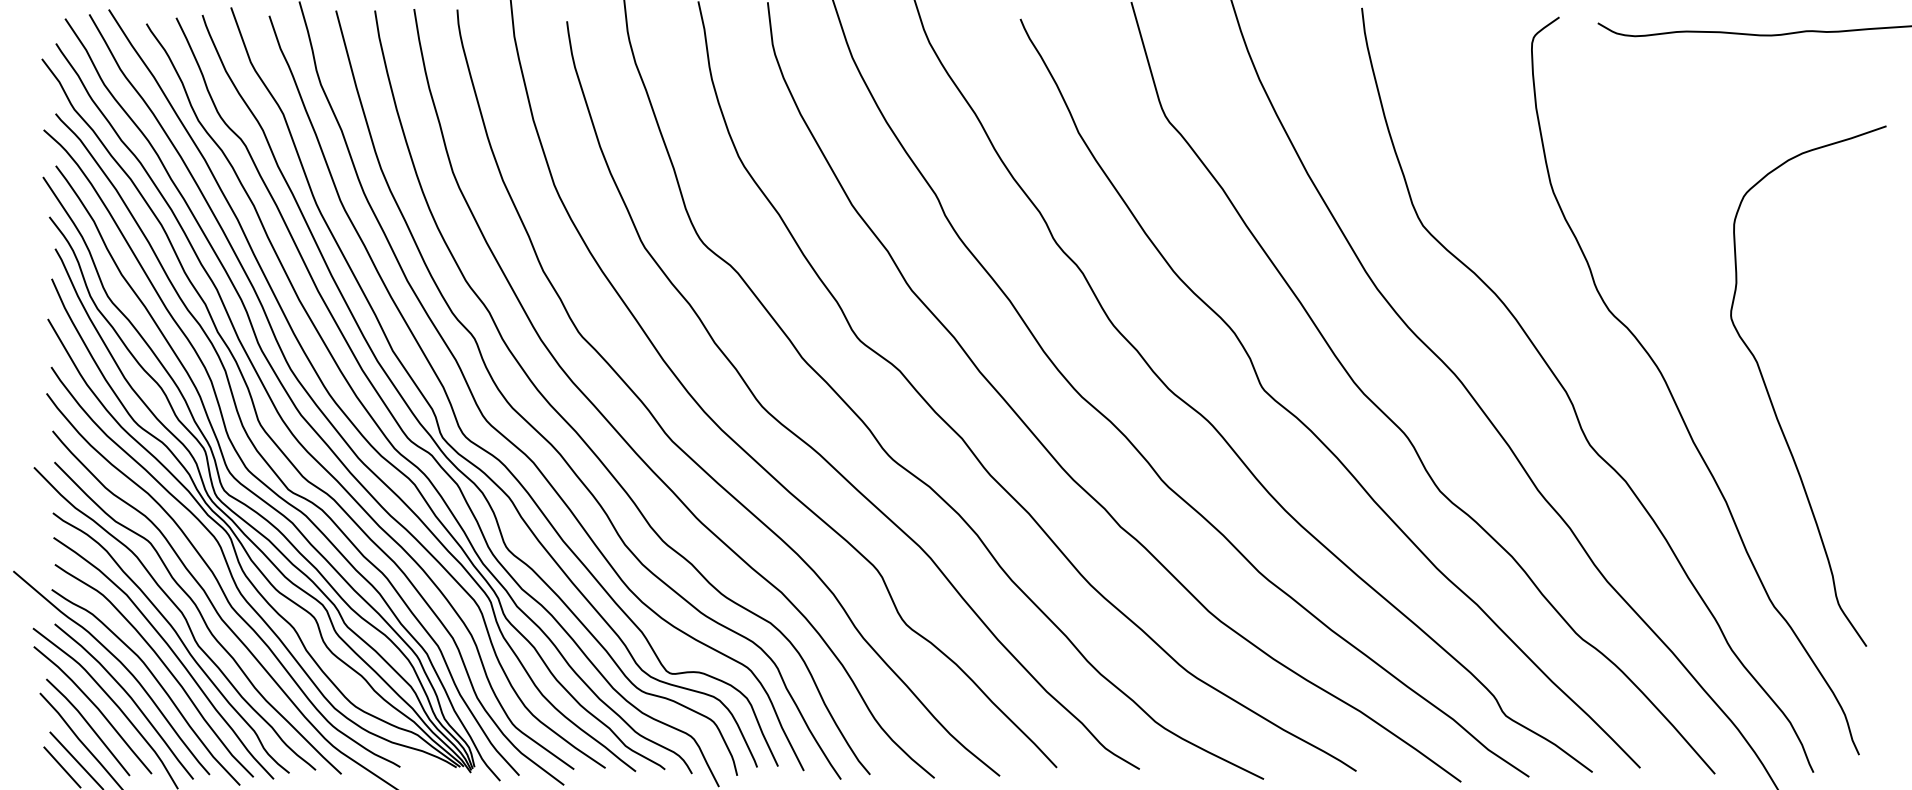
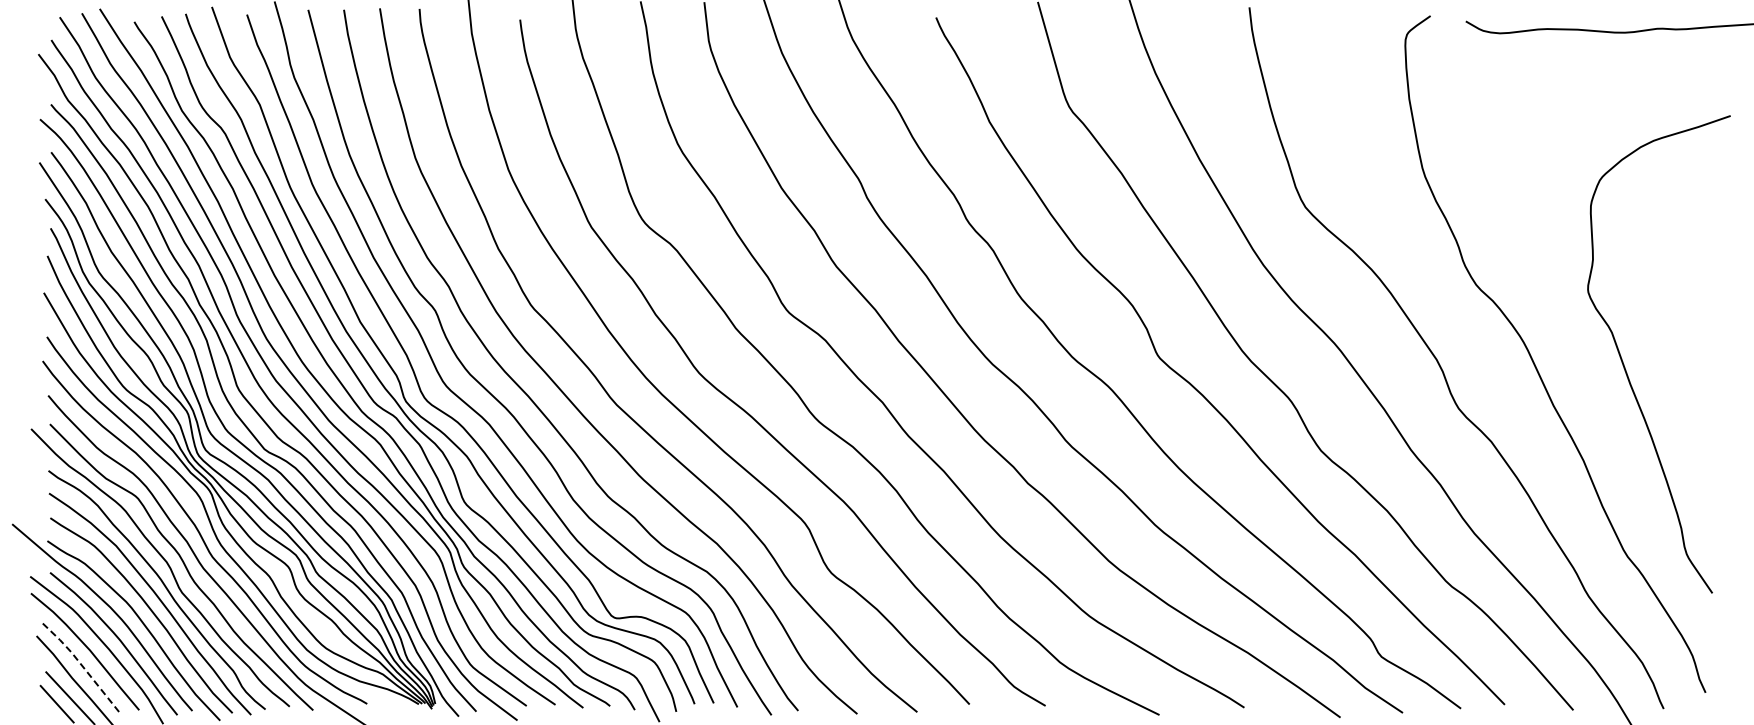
line: (88, 724) -> (81, 664), solid -> dashed

